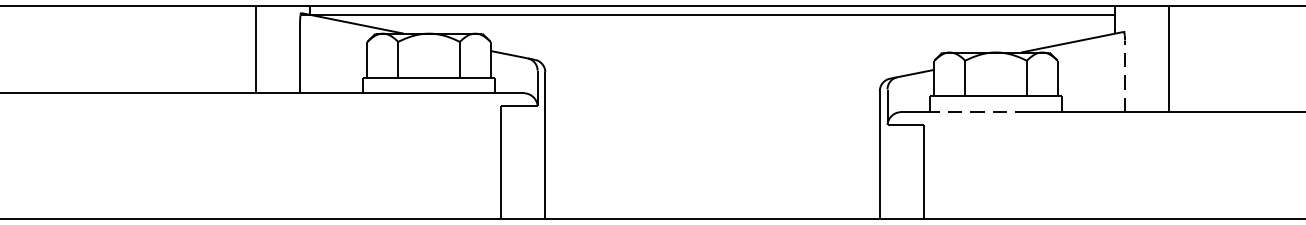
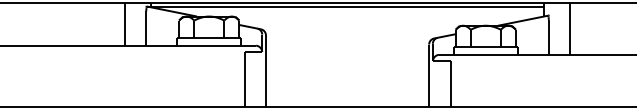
line: (1124, 76) -> (548, 37), dashed -> solid
line: (983, 111) -> (479, 54), dashed -> solid

